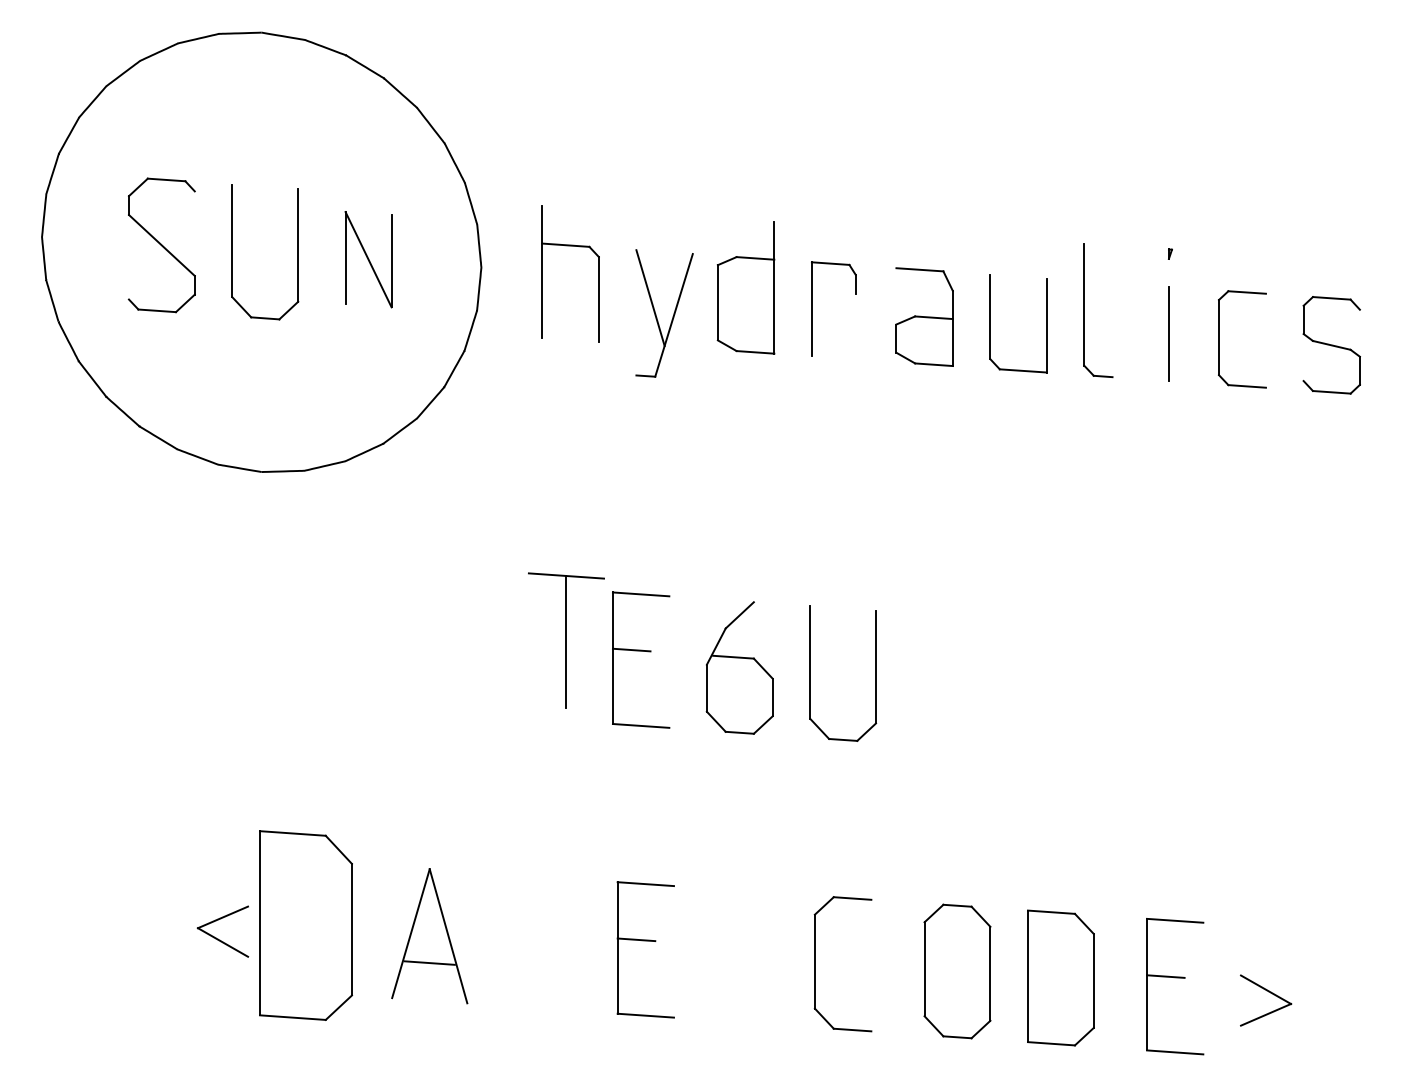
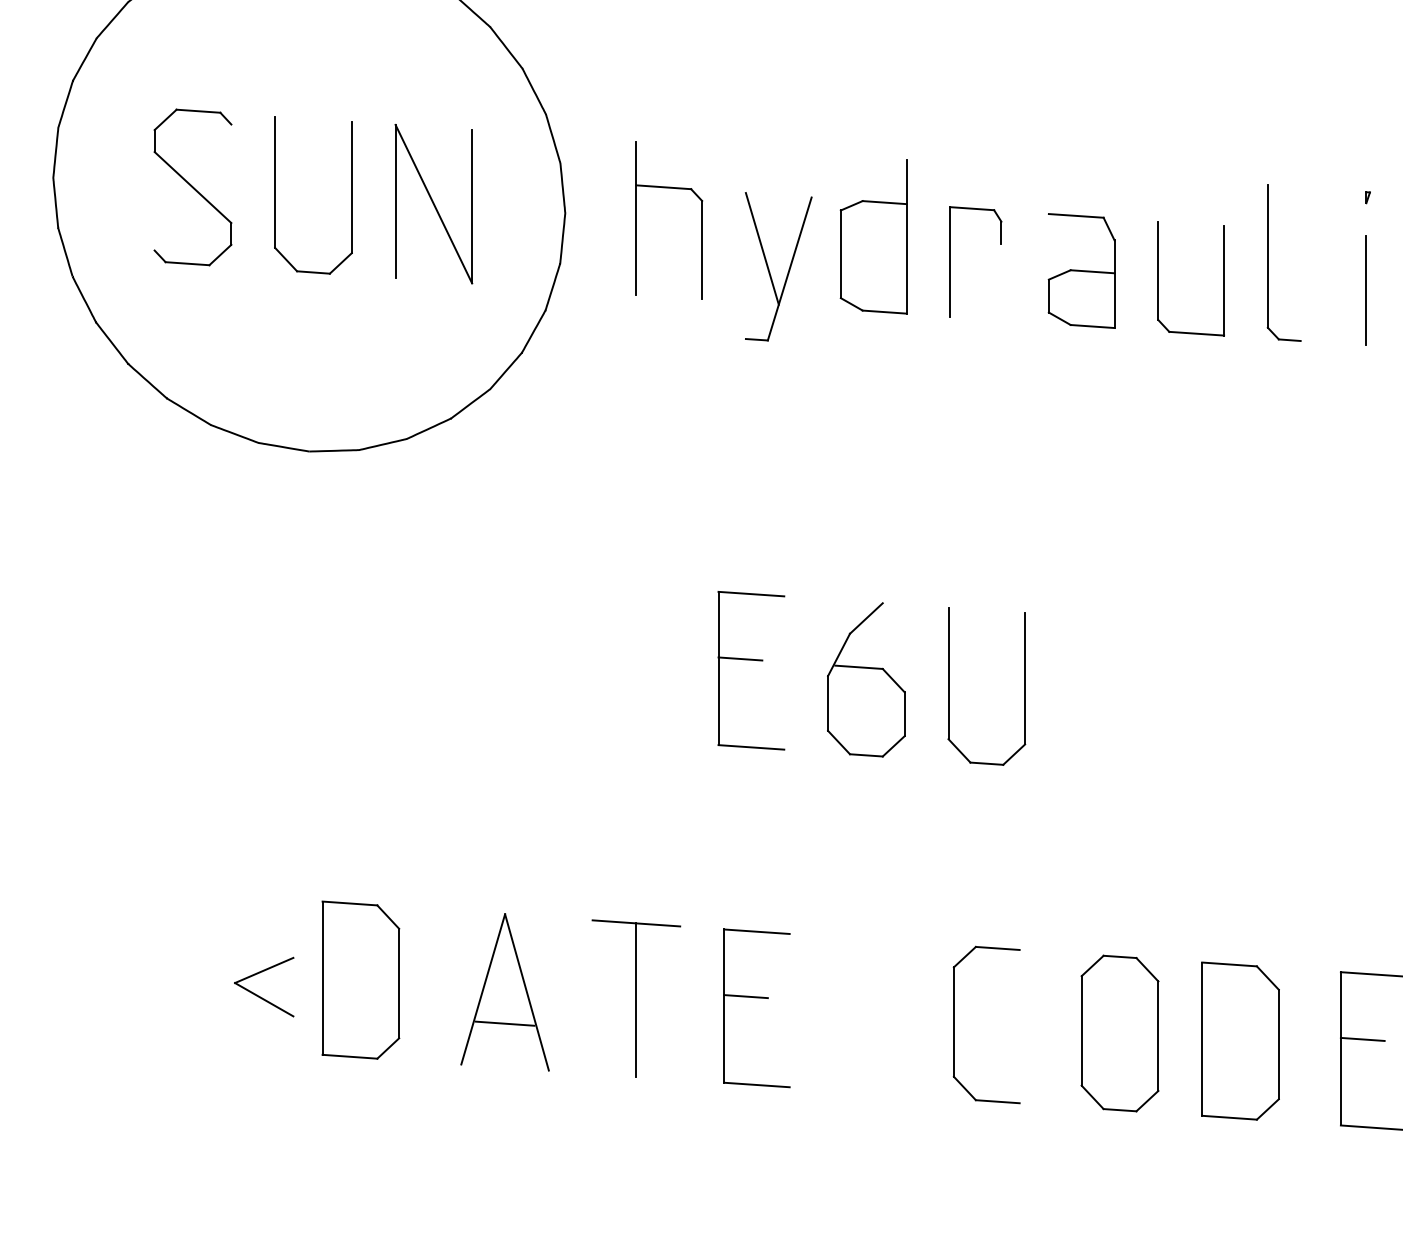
part: (368, 259) -> (433, 203), size x1.43
part: (566, 640) -> (636, 998), moved
part: (305, 925) -> (360, 979), size x0.71

